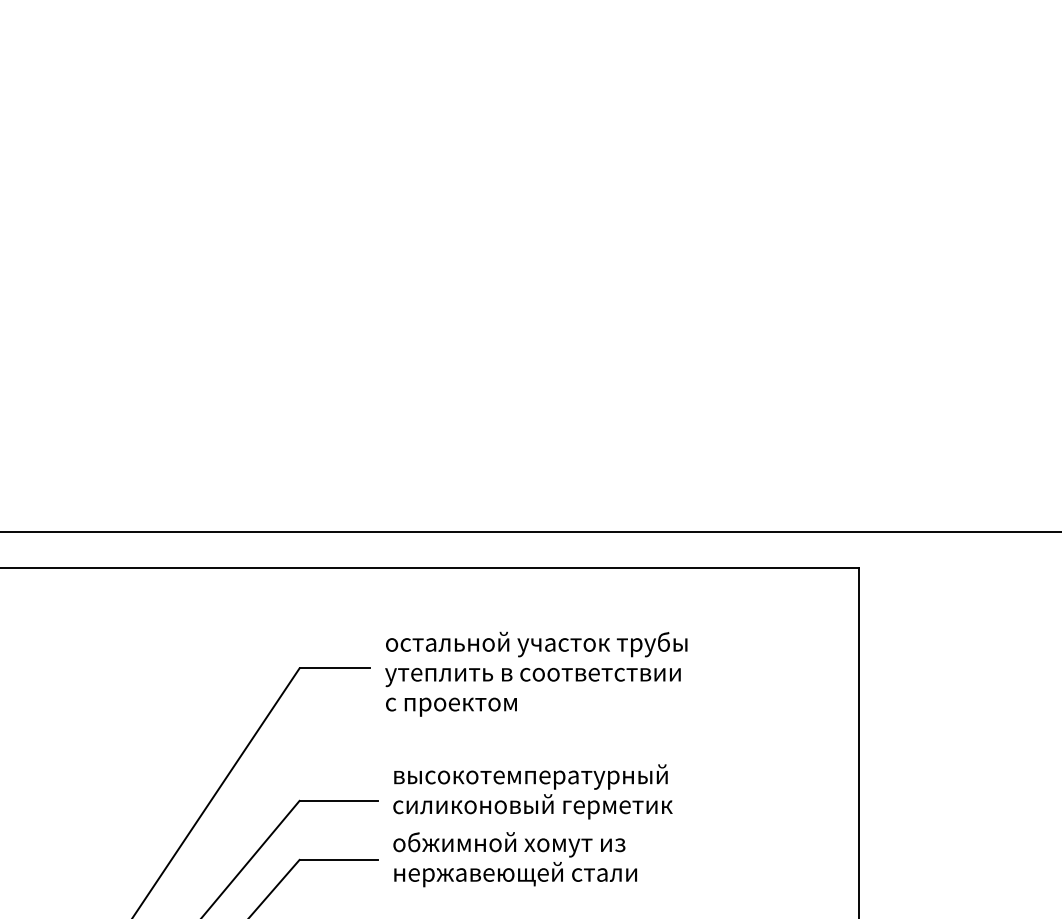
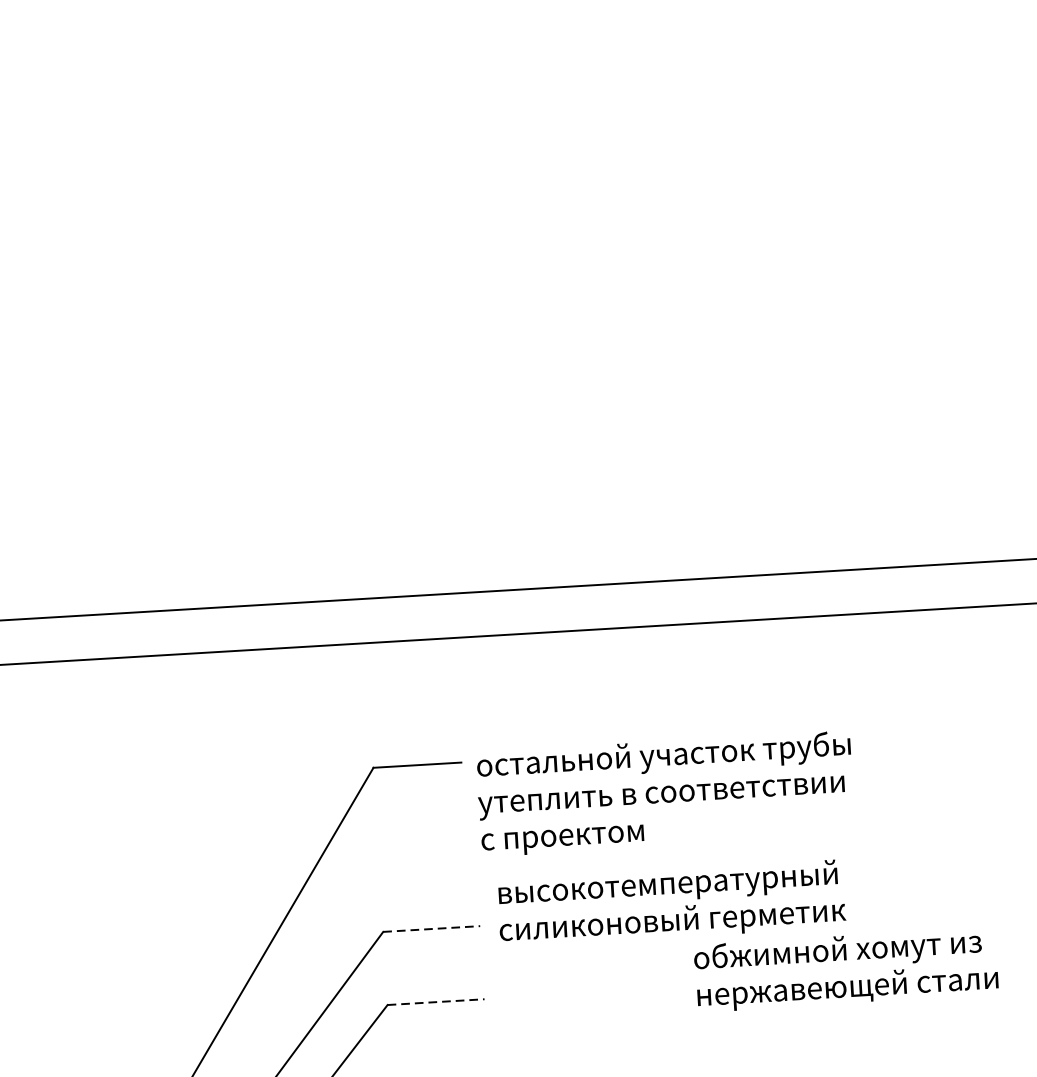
text: (536, 673) -> (665, 792), moved
line: (339, 800) -> (432, 928), solid -> dashed
line: (339, 859) -> (437, 1001), solid -> dashed
text: (514, 859) -> (845, 969), moved

